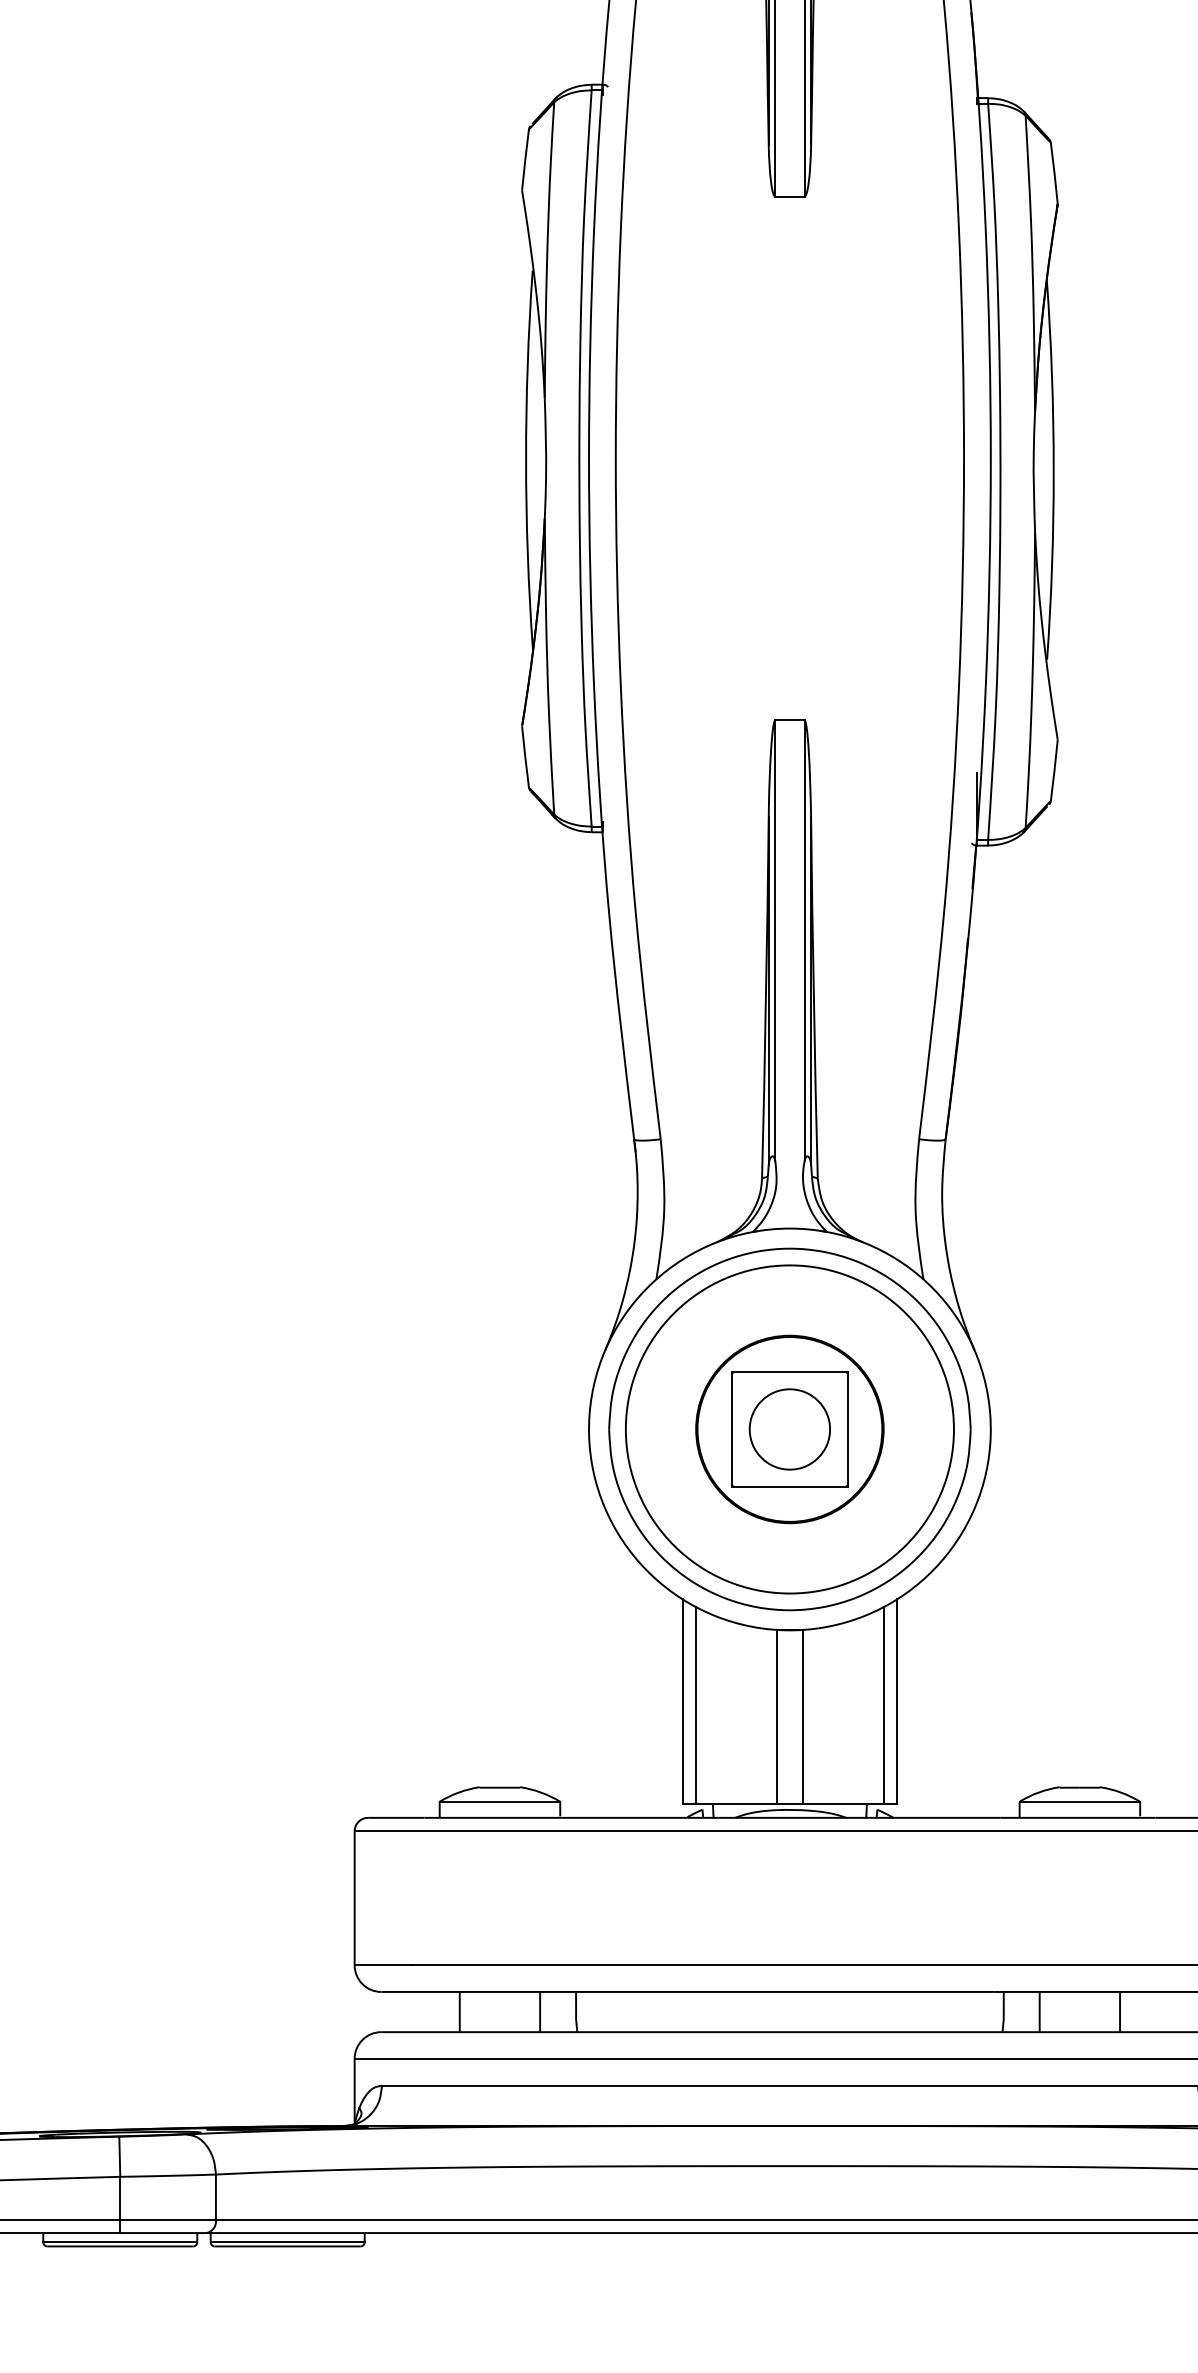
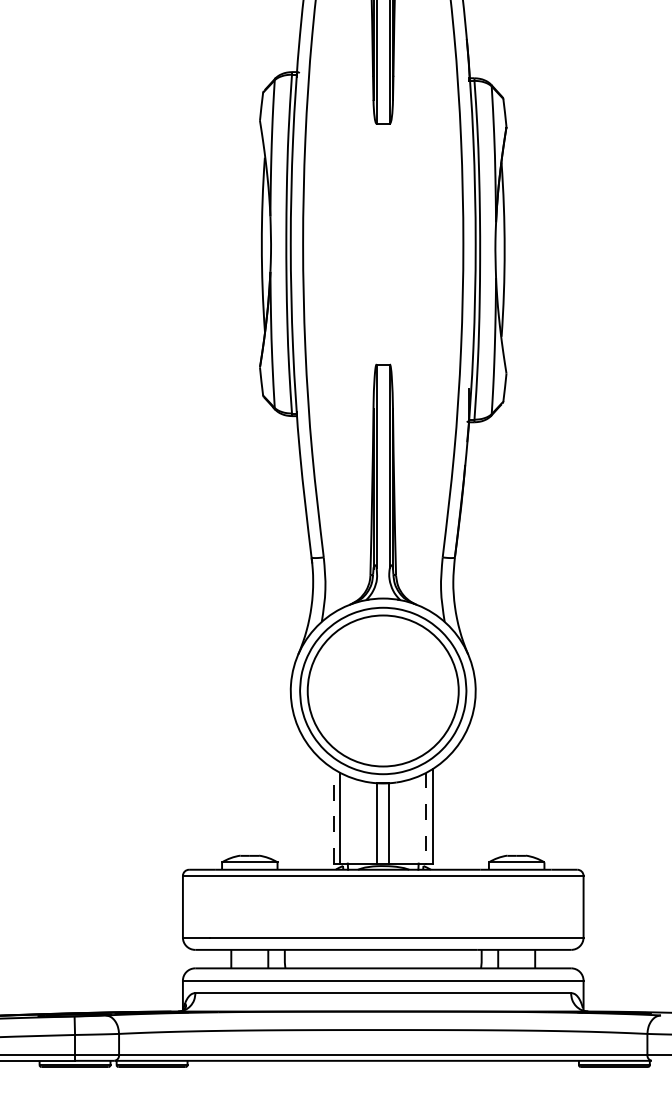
part: (790, 1428) -> (383, 690), removed
line: (681, 1699) -> (333, 815), solid -> dashed
line: (883, 1706) -> (426, 818), solid -> dashed

